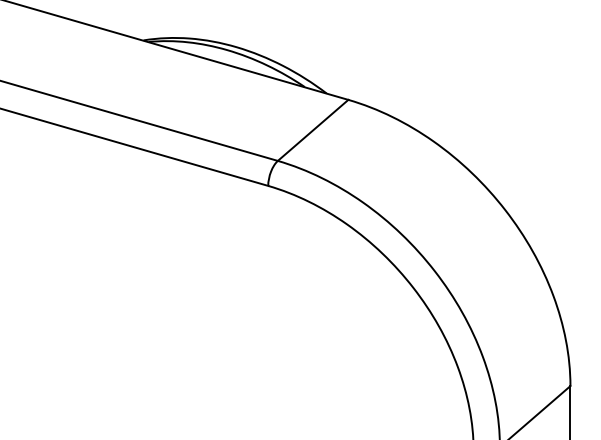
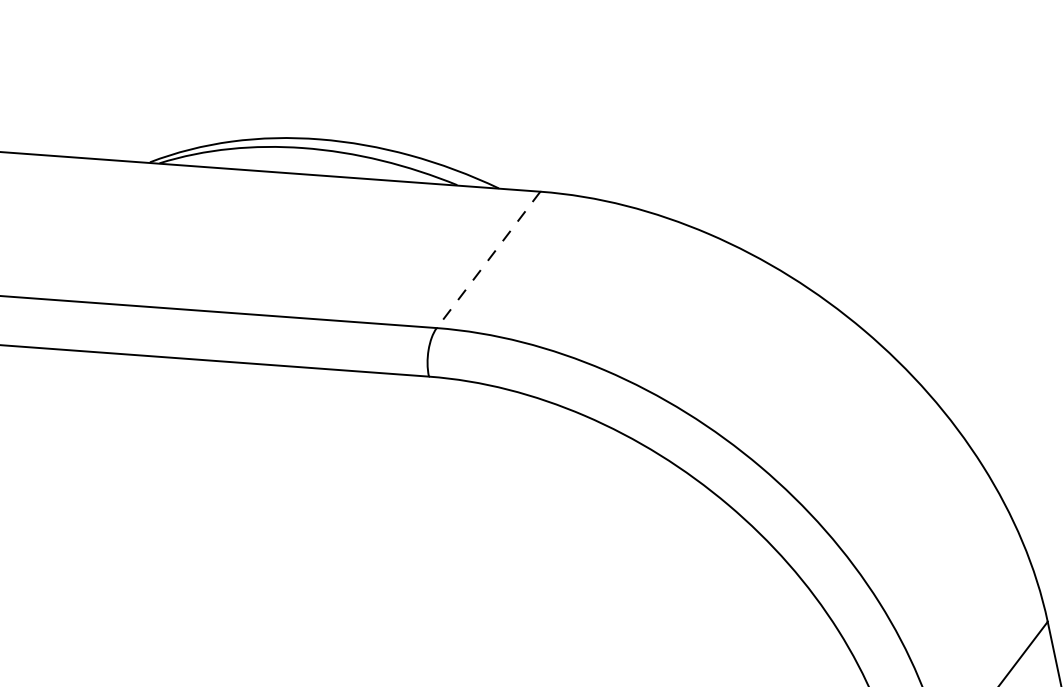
line: (313, 130) -> (489, 259), solid -> dashed

